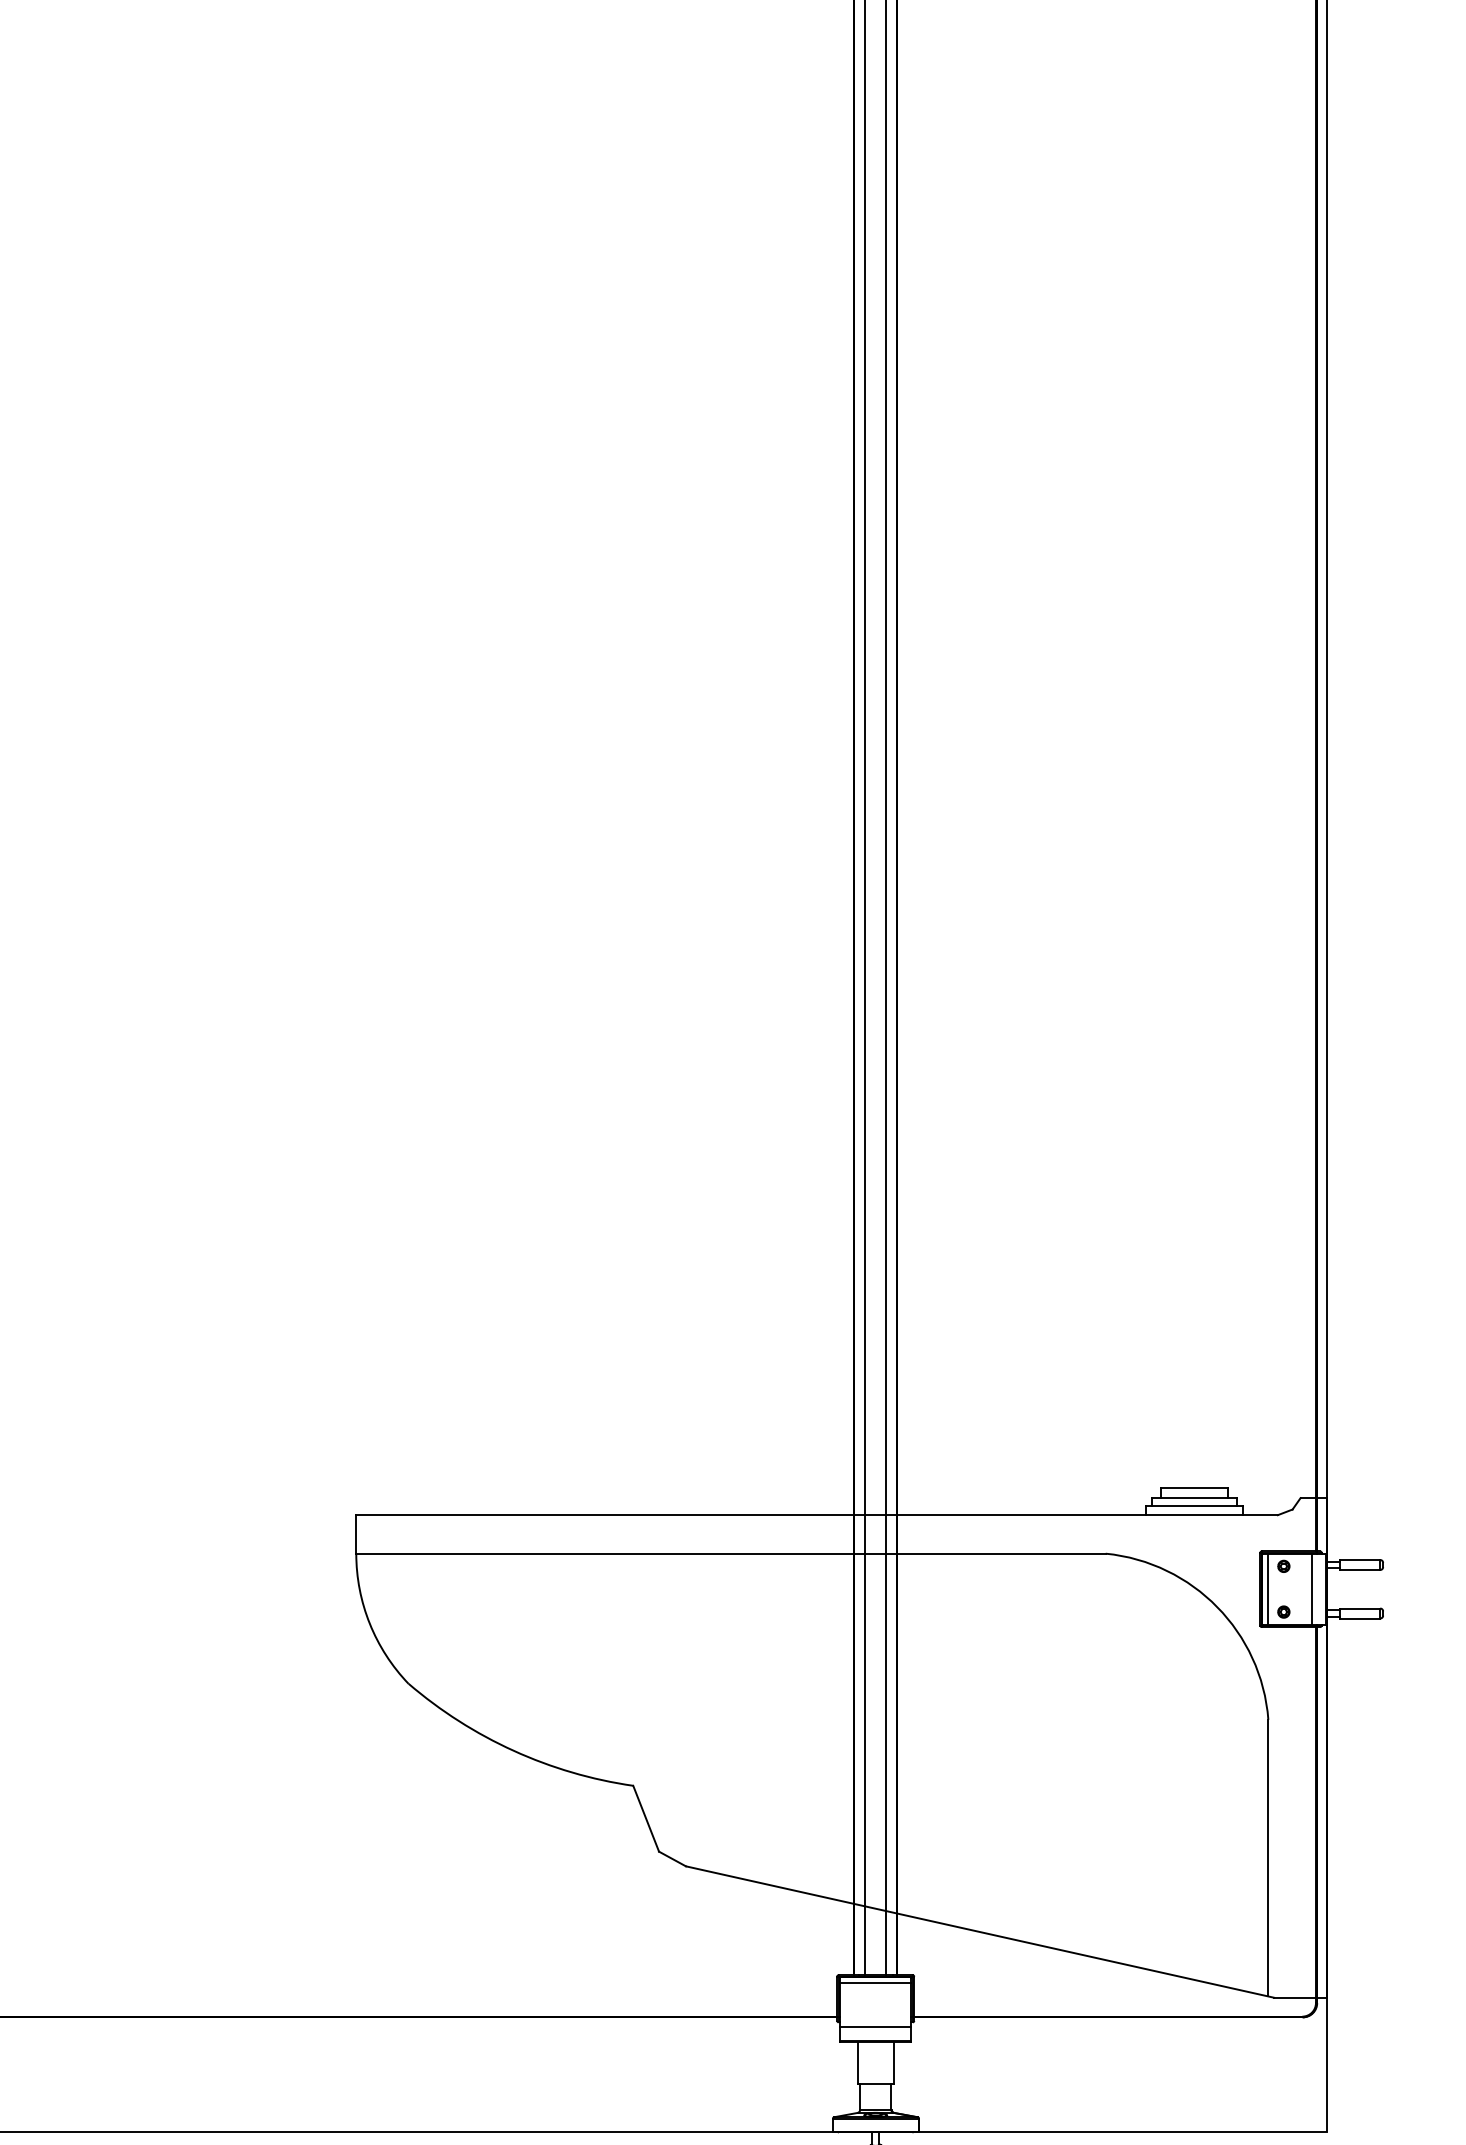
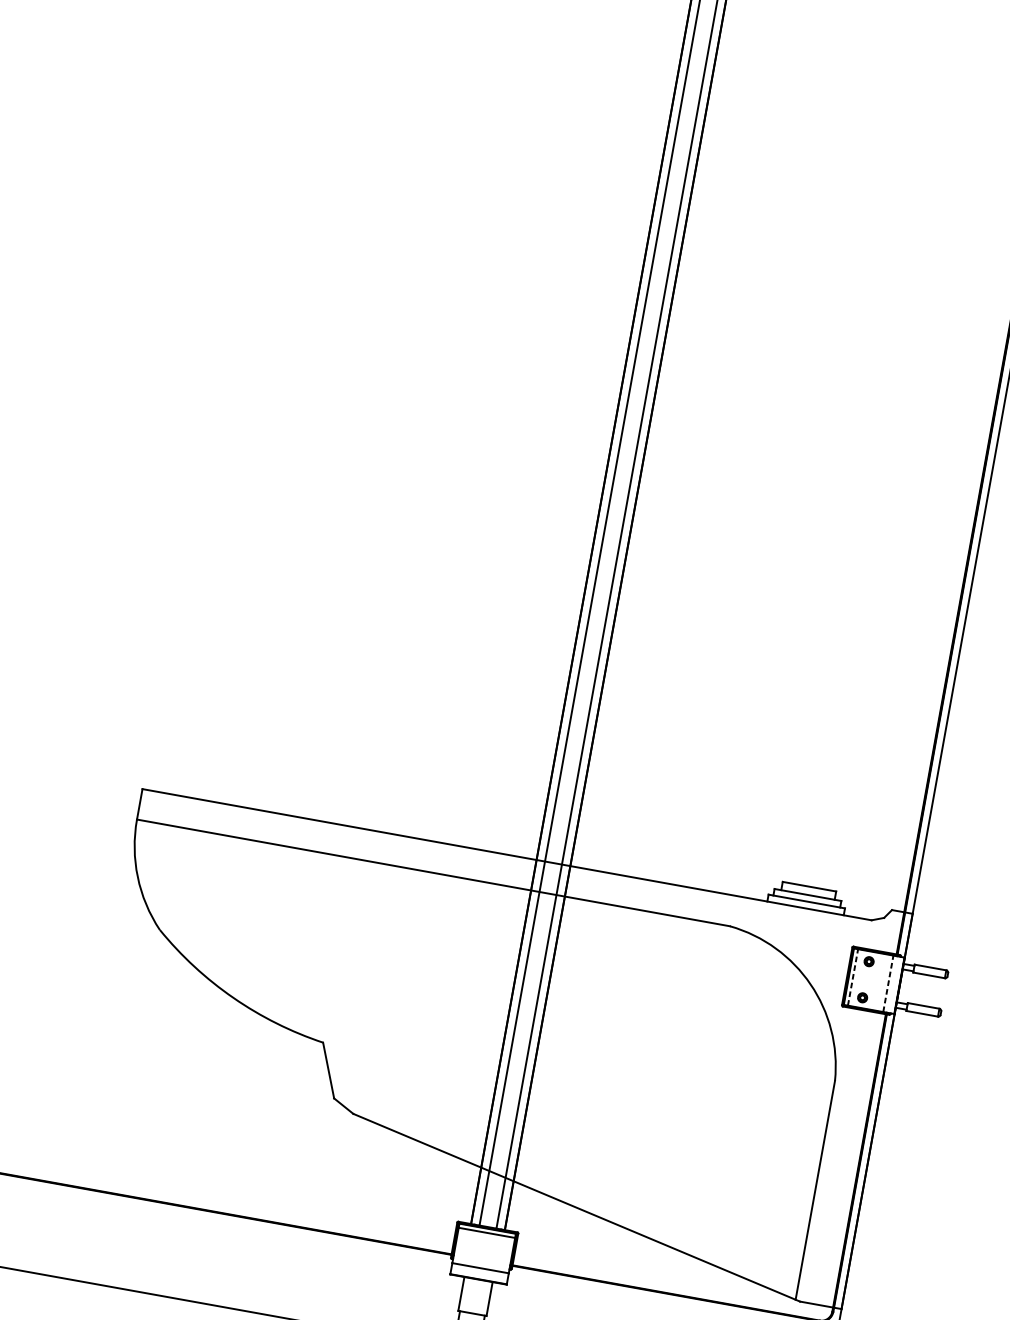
line: (1267, 1589) -> (852, 977), solid -> dashed
line: (1312, 1589) -> (888, 984), solid -> dashed

